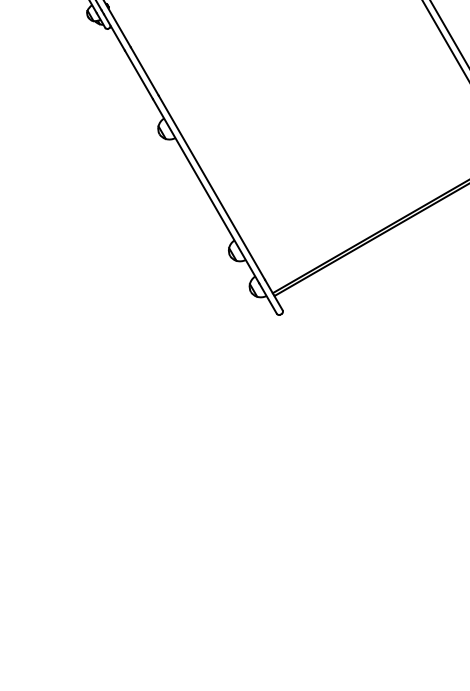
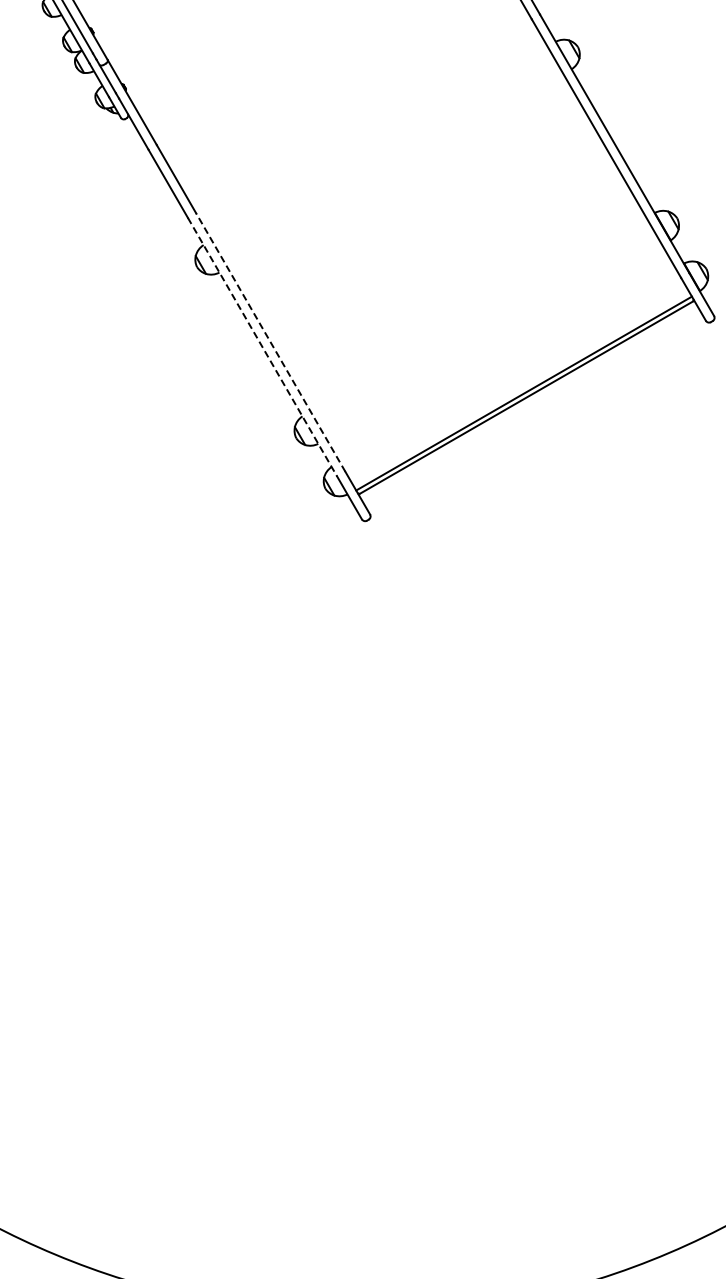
line: (211, 187) -> (270, 342), solid -> dashed
line: (206, 191) -> (262, 347), solid -> dashed

